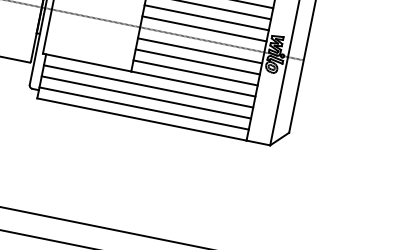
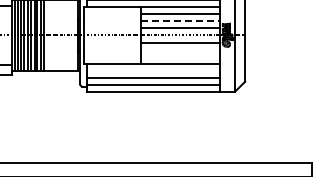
line: (206, 17) -> (180, 21), solid -> dashed
line: (198, 61) -> (180, 49), removed
line: (195, 72) -> (180, 56), removed
line: (149, 86) -> (153, 70), removed

